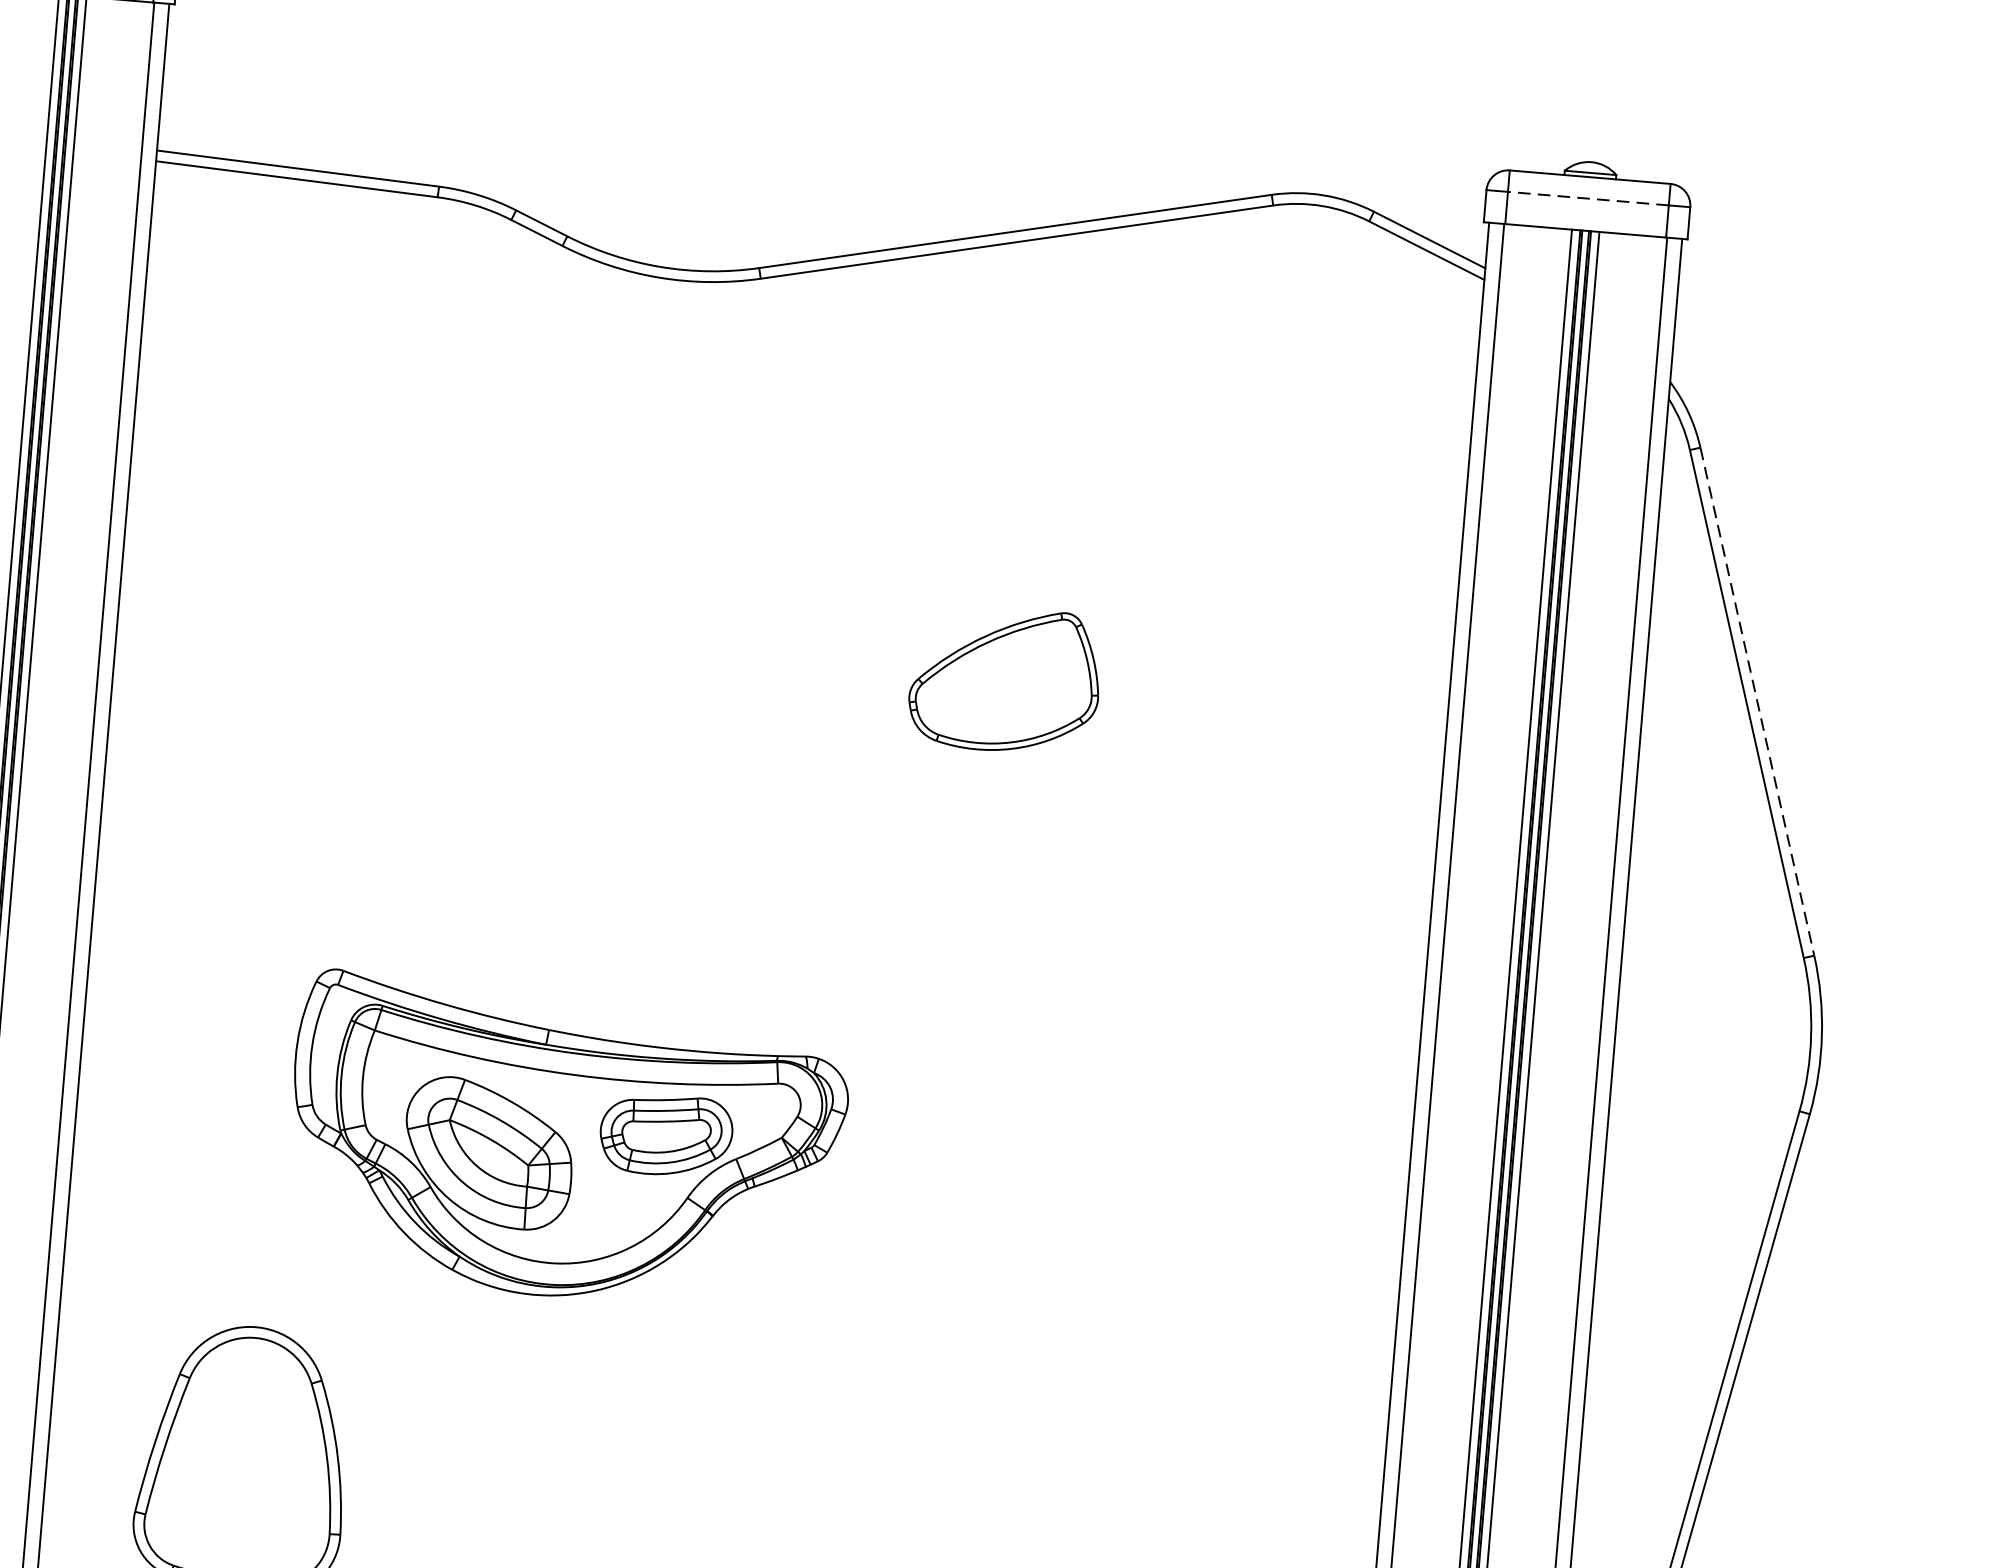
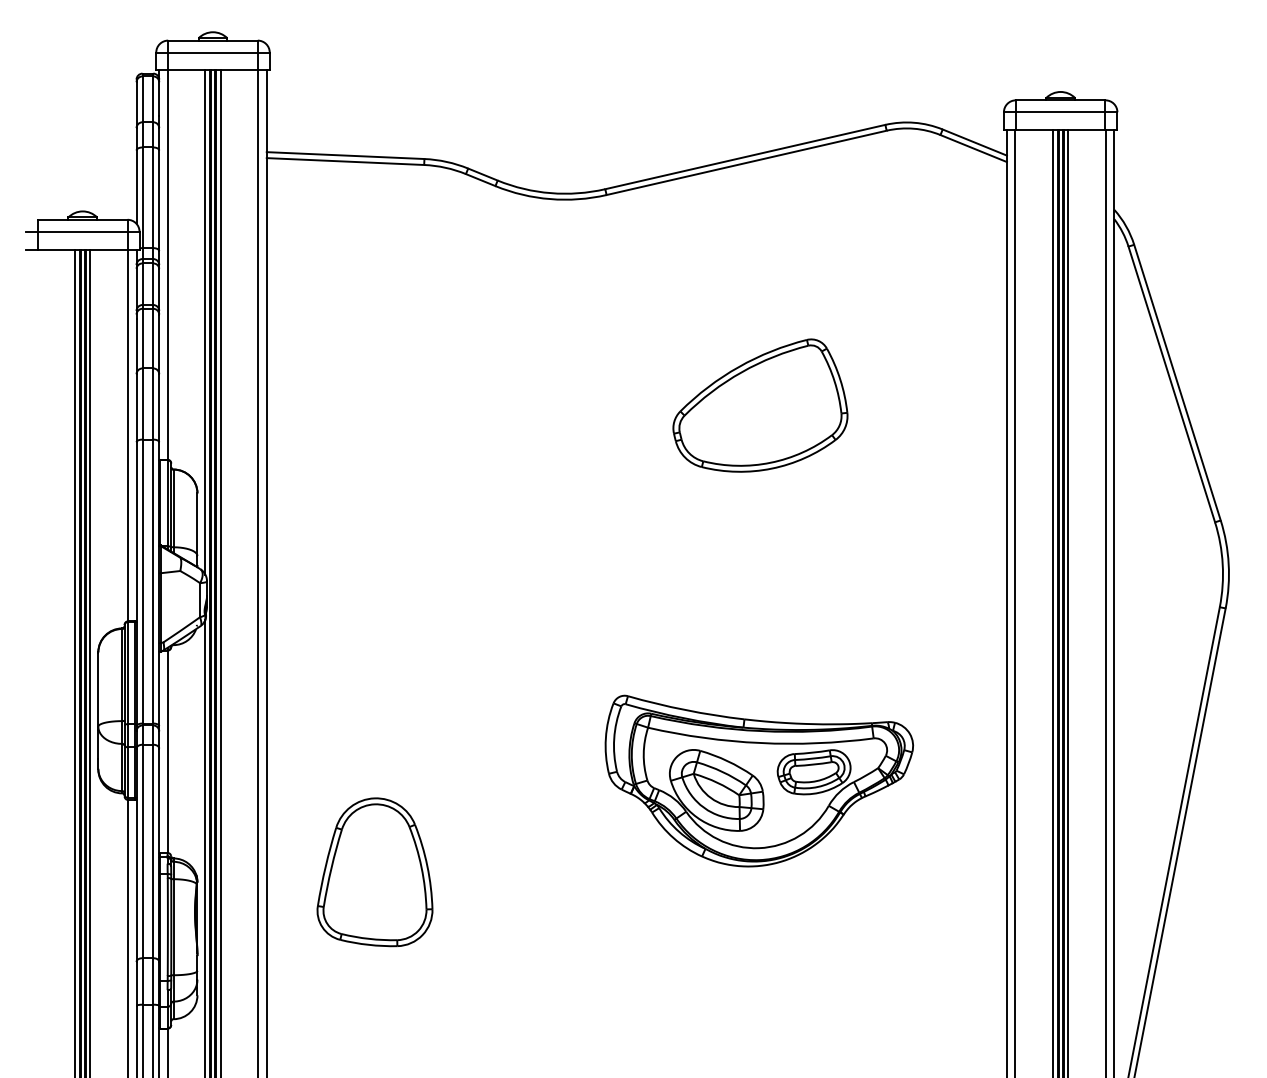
line: (1588, 199) -> (1060, 112), dashed -> solid
part: (1005, 679) -> (760, 405), size x1.67
line: (1757, 703) -> (1177, 383), dashed -> solid
part: (566, 1142) -> (759, 780), moved

